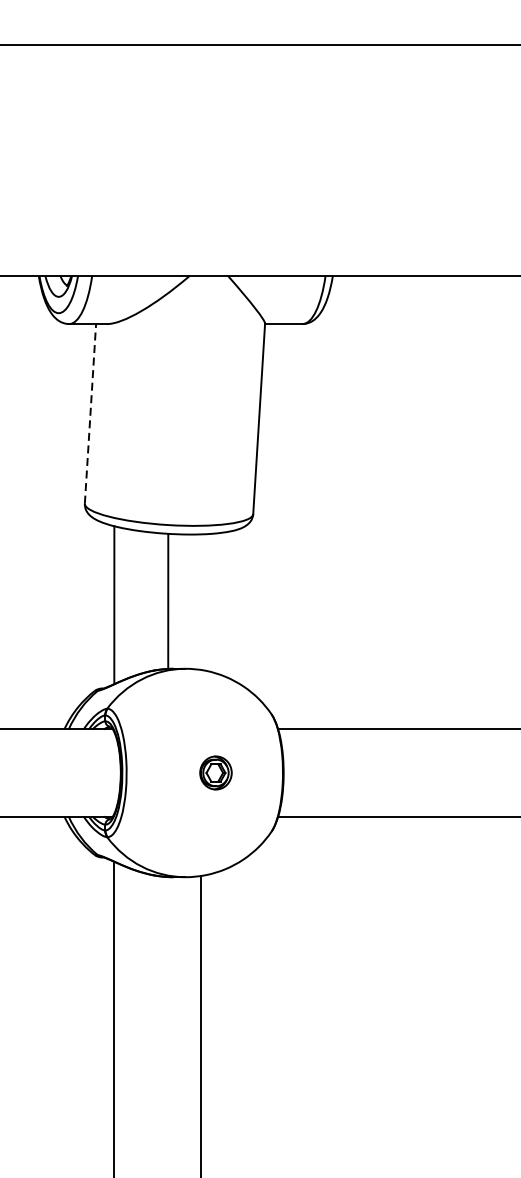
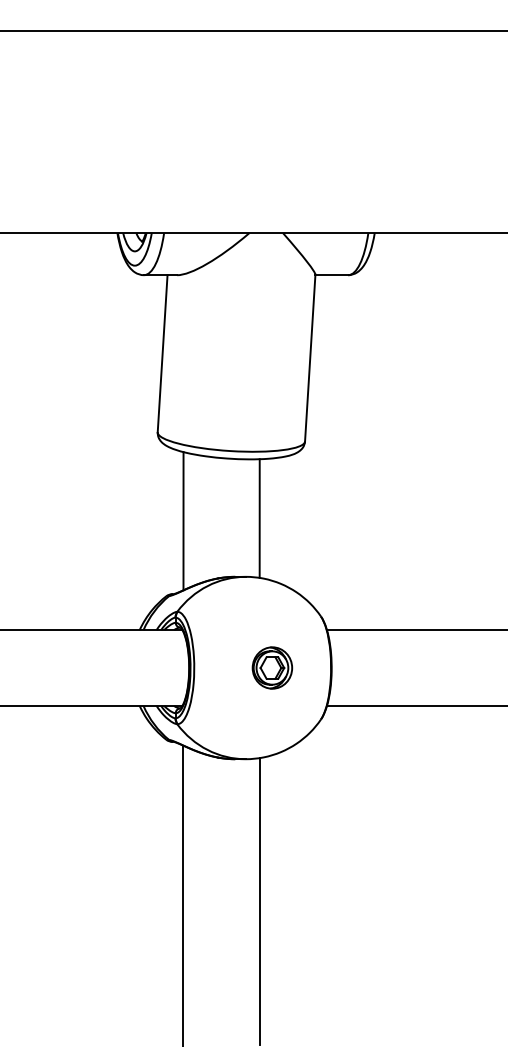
line: (90, 413) -> (162, 353), dashed -> solid
line: (168, 602) -> (259, 518), moved
part: (216, 772) -> (272, 667), size x1.43

